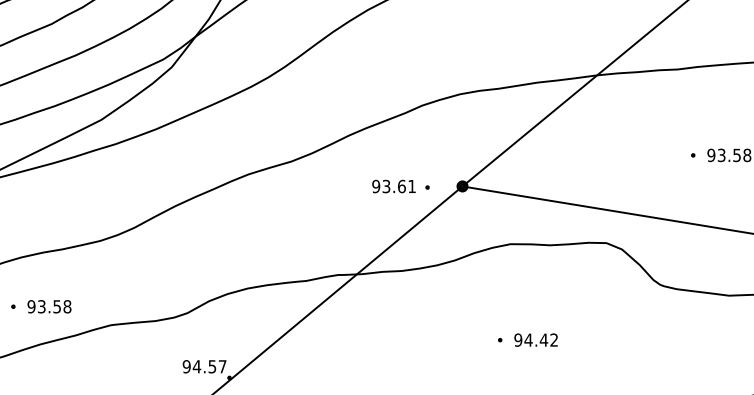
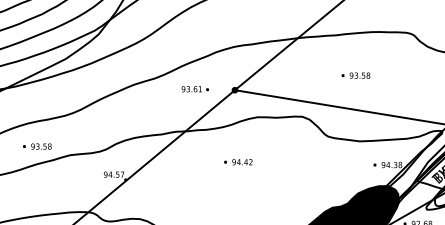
part: (399, 187) -> (194, 89), moved
part: (527, 340) -> (238, 162), moved

